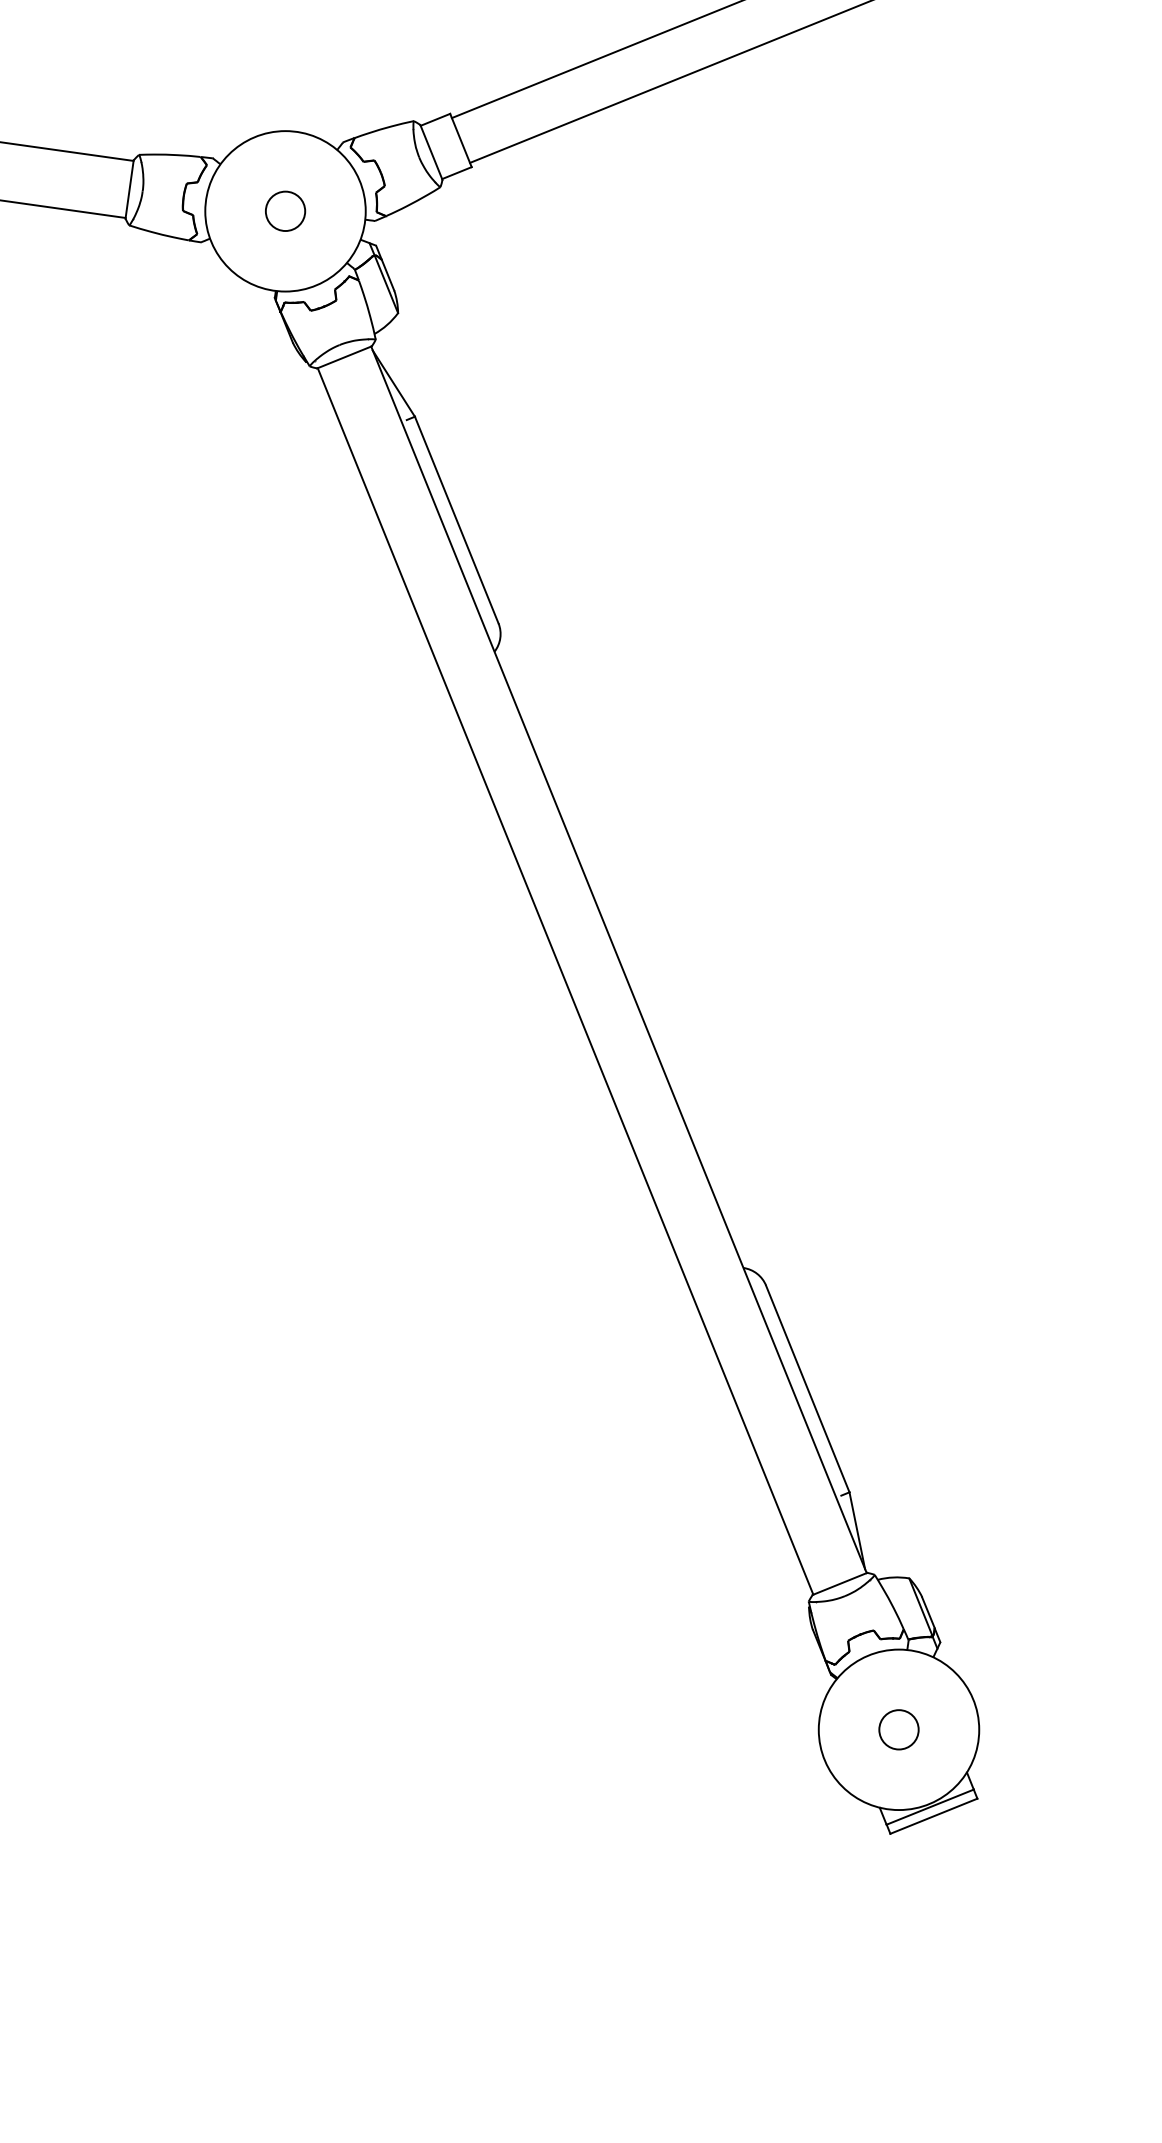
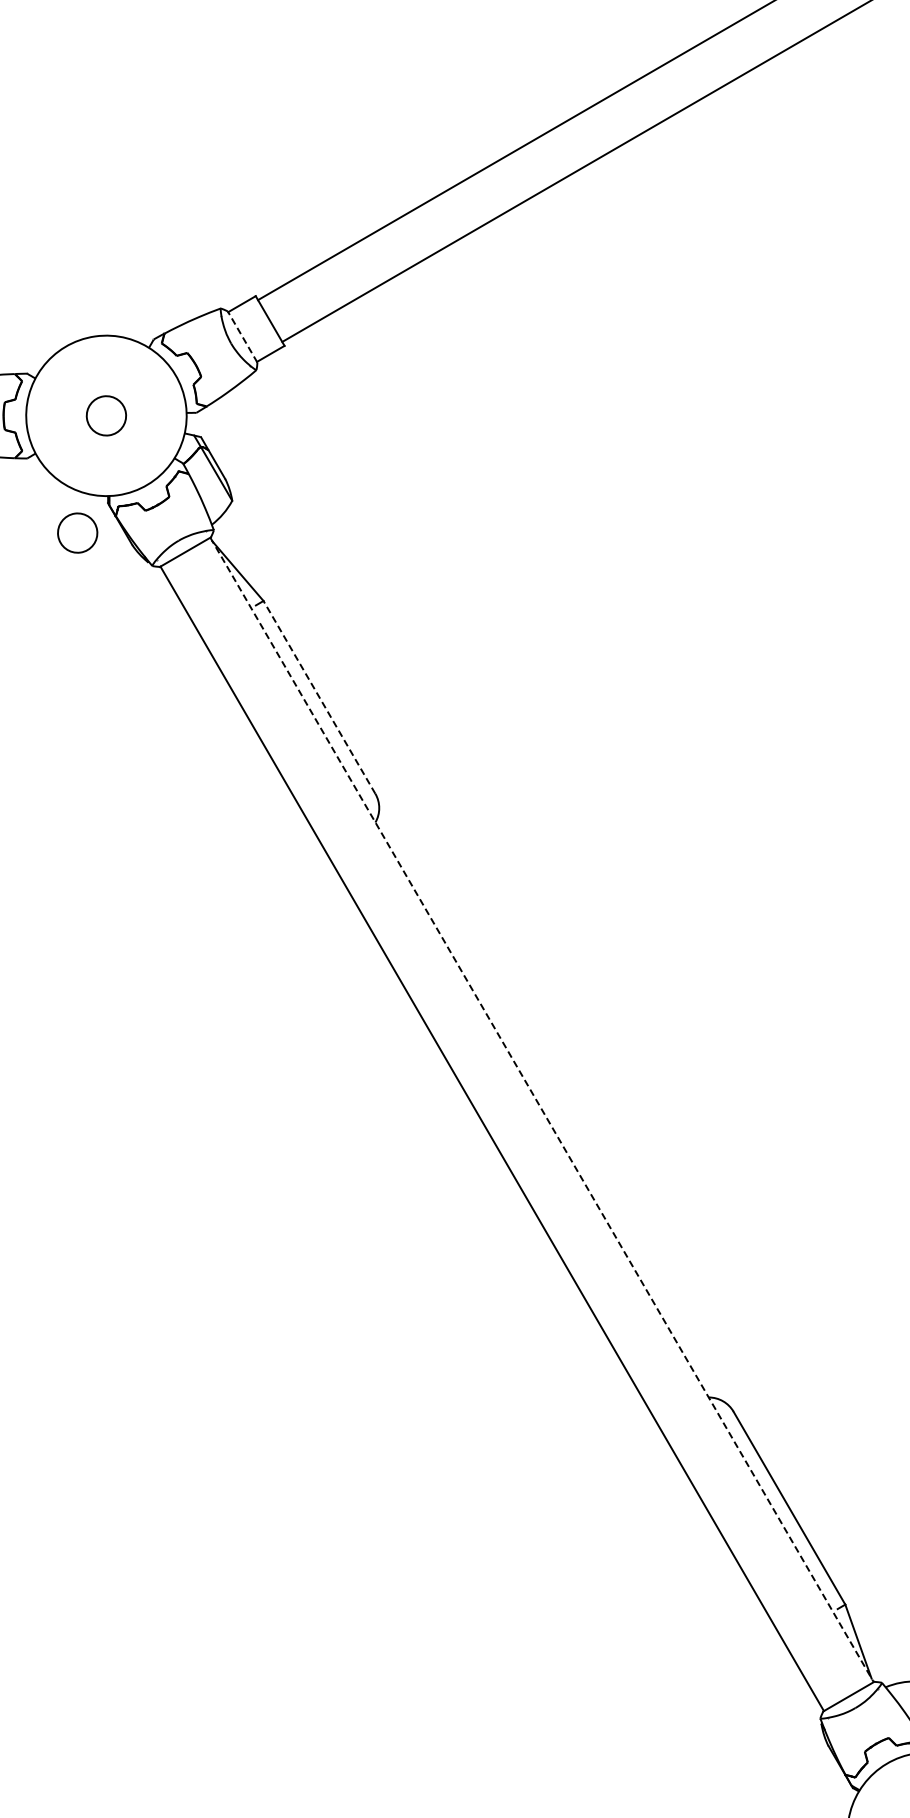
line: (431, 152) -> (242, 337), solid -> dashed
circle: (240, 322) -> (77, 532), added
line: (456, 519) -> (319, 696), solid -> dashed
line: (619, 960) -> (542, 1110), solid -> dashed

